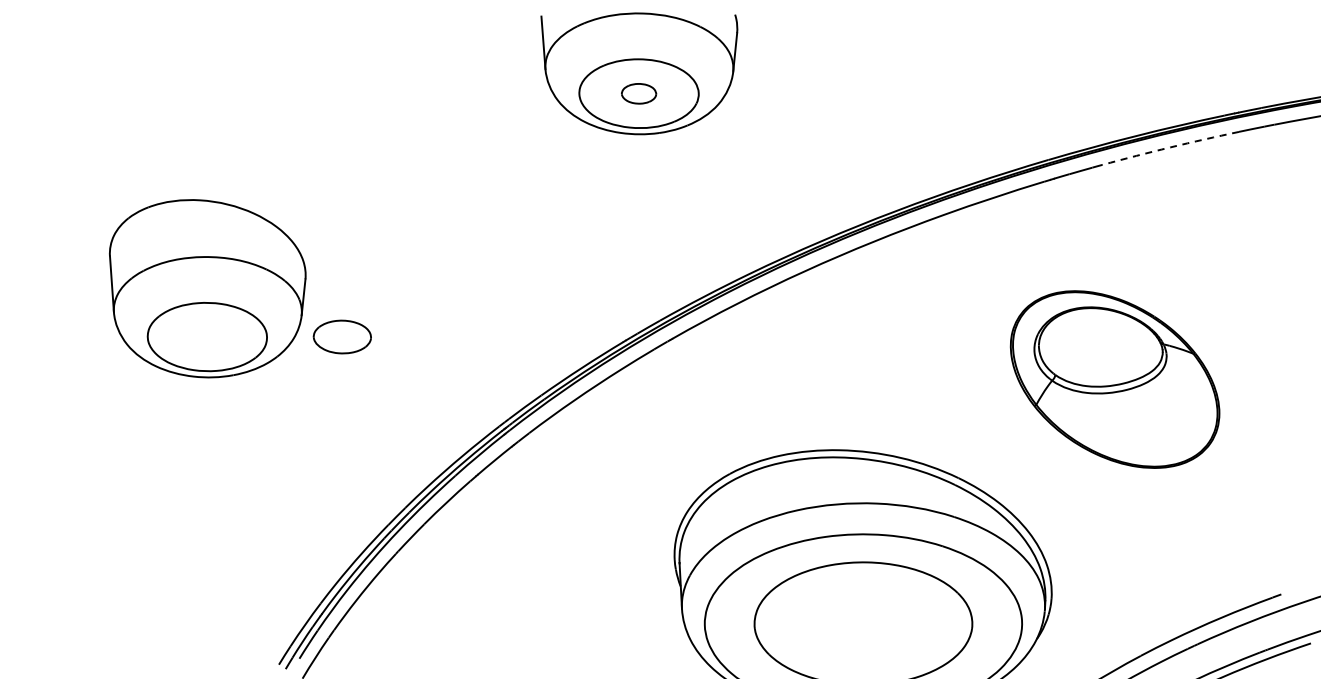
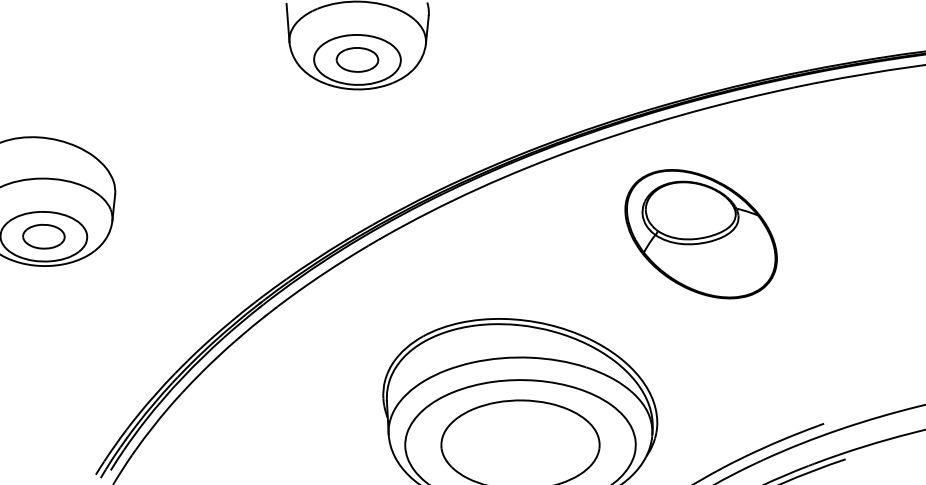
part: (638, 93) -> (357, 59), size x1.67
arc: (1170, 147) -> (743, 99), dashed -> solid
part: (341, 336) -> (43, 236), moved
part: (1114, 379) -> (700, 234), moved

